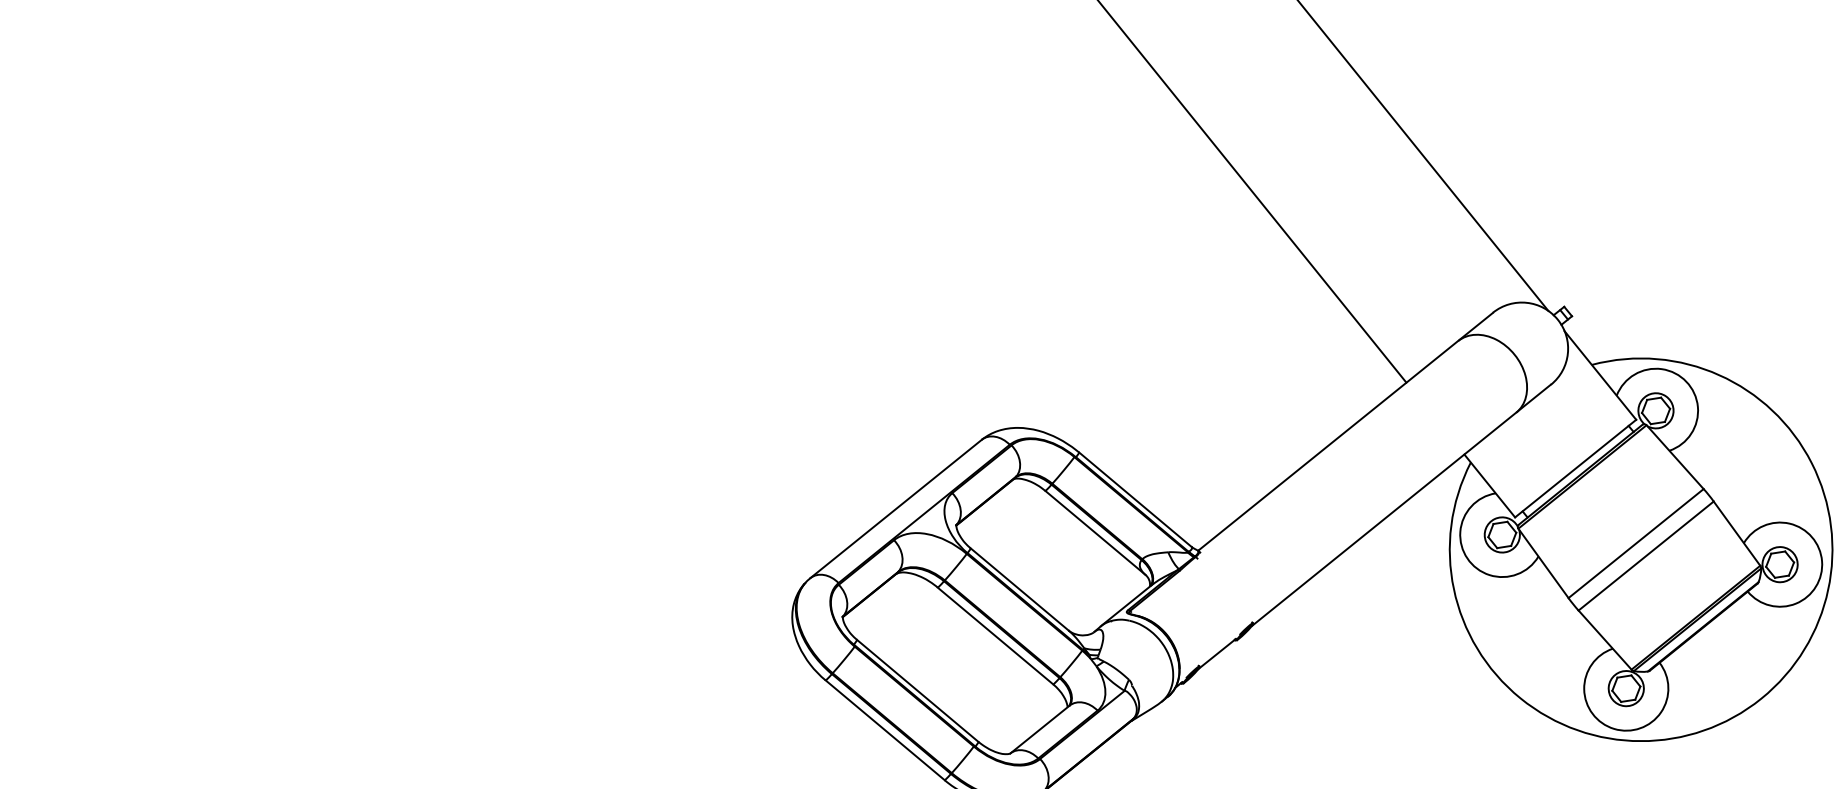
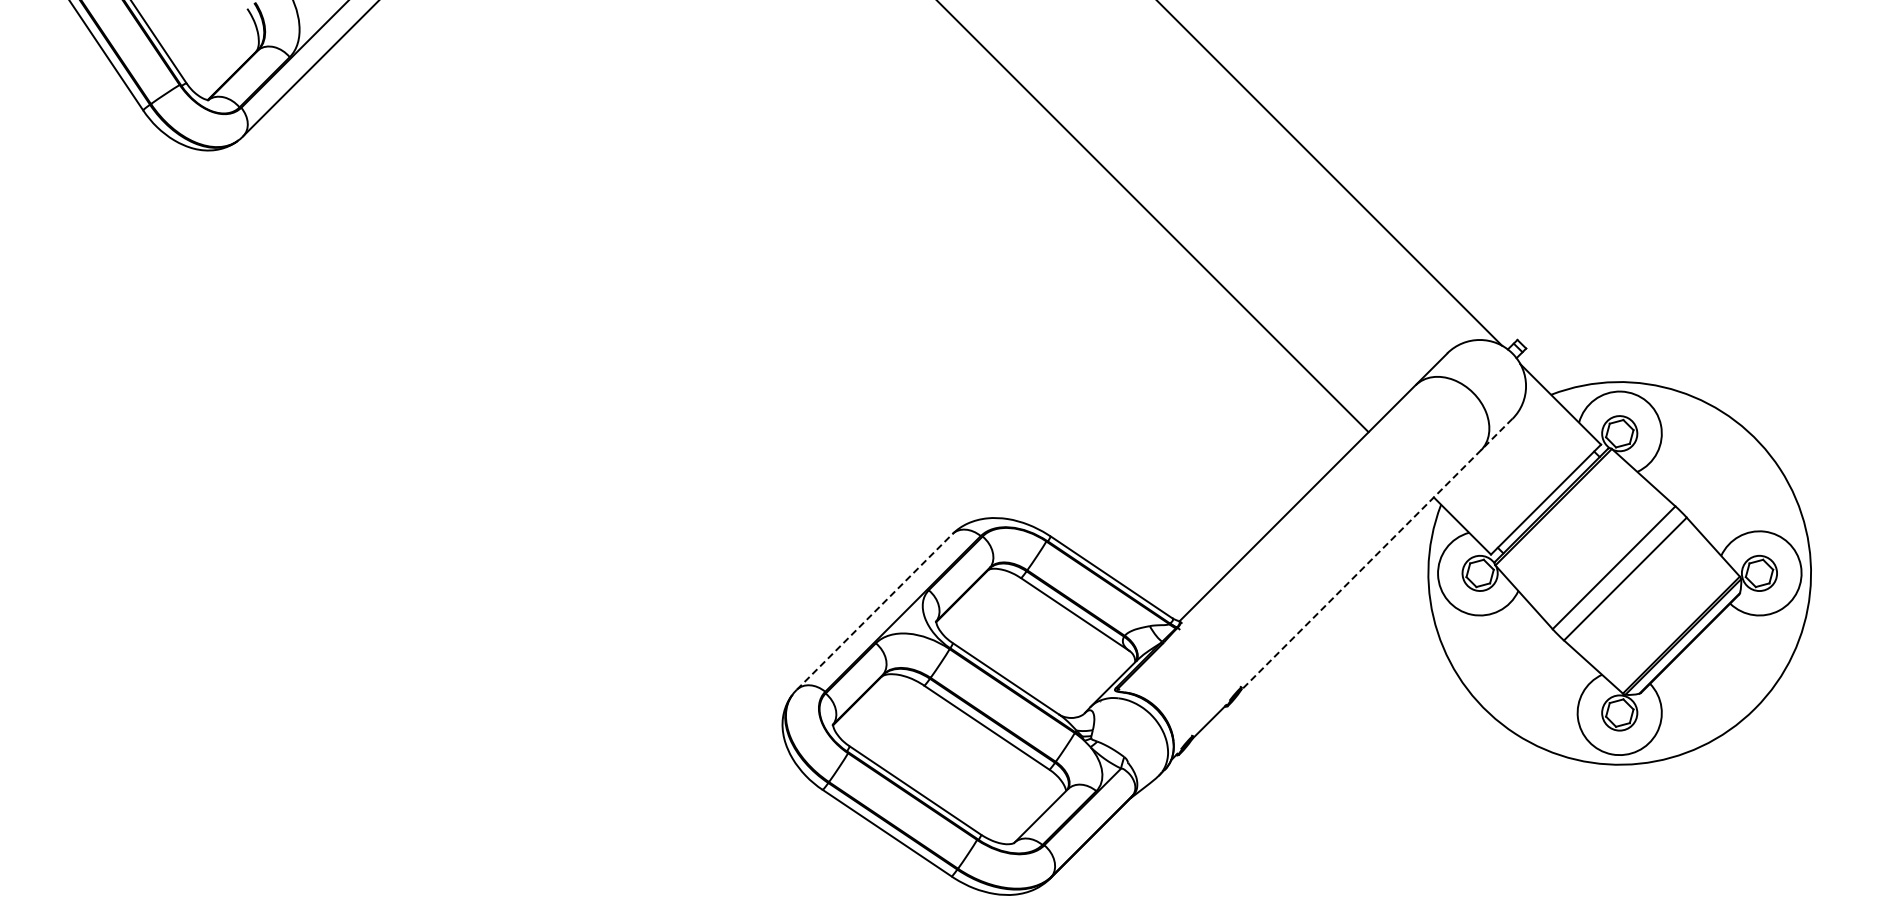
line: (1401, 505) -> (1376, 554), solid -> dashed
line: (897, 508) -> (875, 611), solid -> dashed

